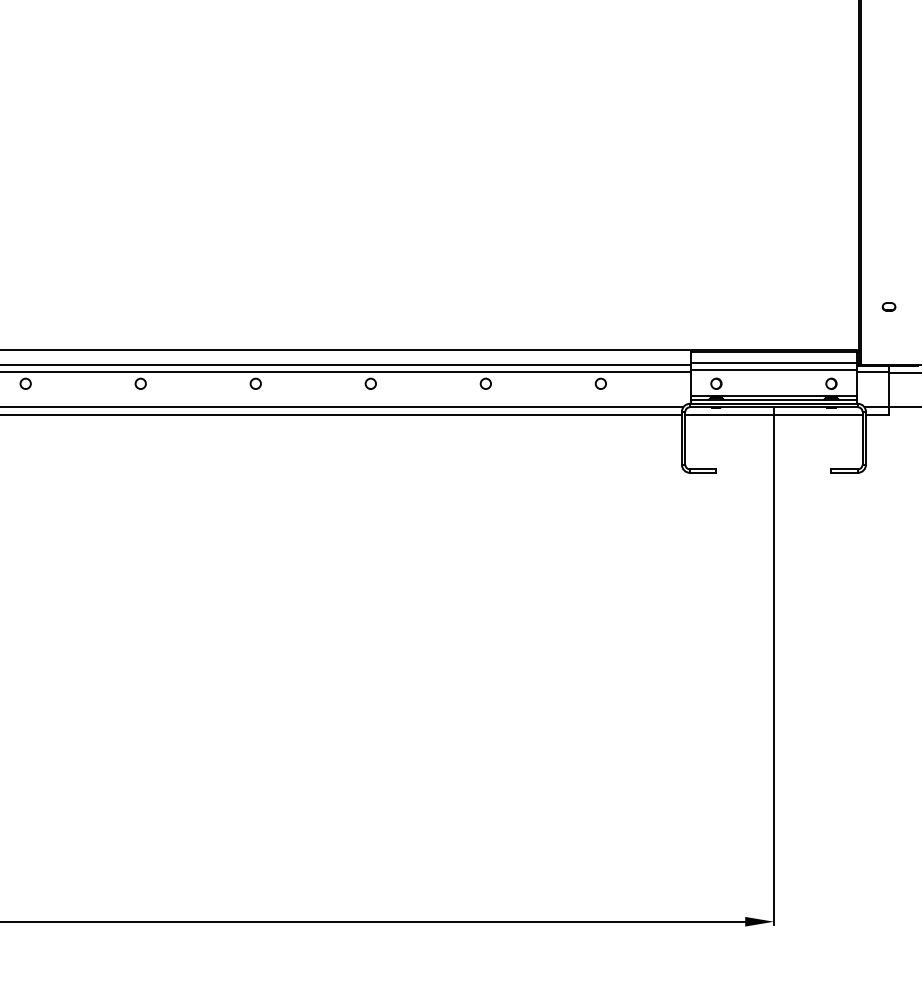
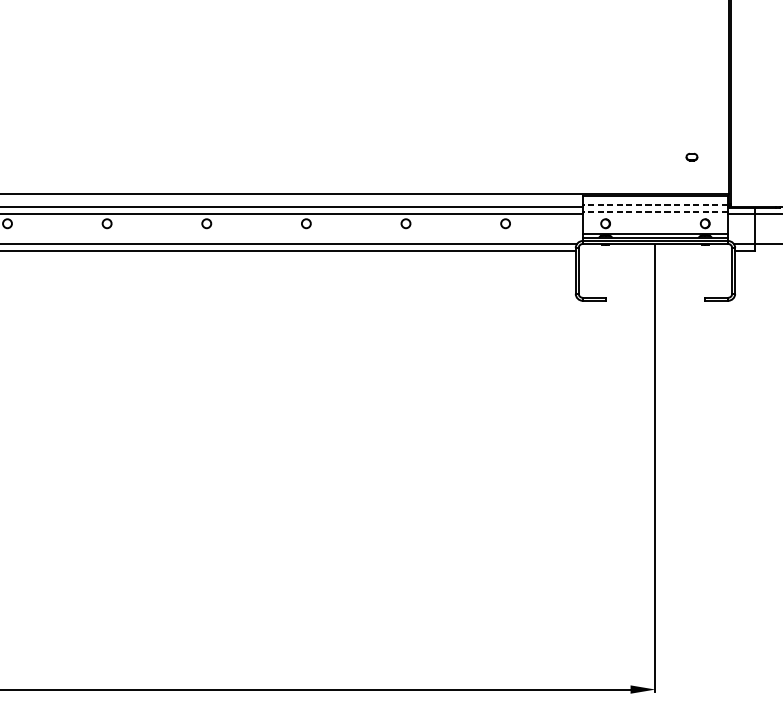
part: (888, 306) -> (691, 156), moved
line: (773, 362) -> (655, 205), solid -> dashed
line: (773, 370) -> (655, 212), solid -> dashed
line: (773, 415) -> (655, 251), removed

